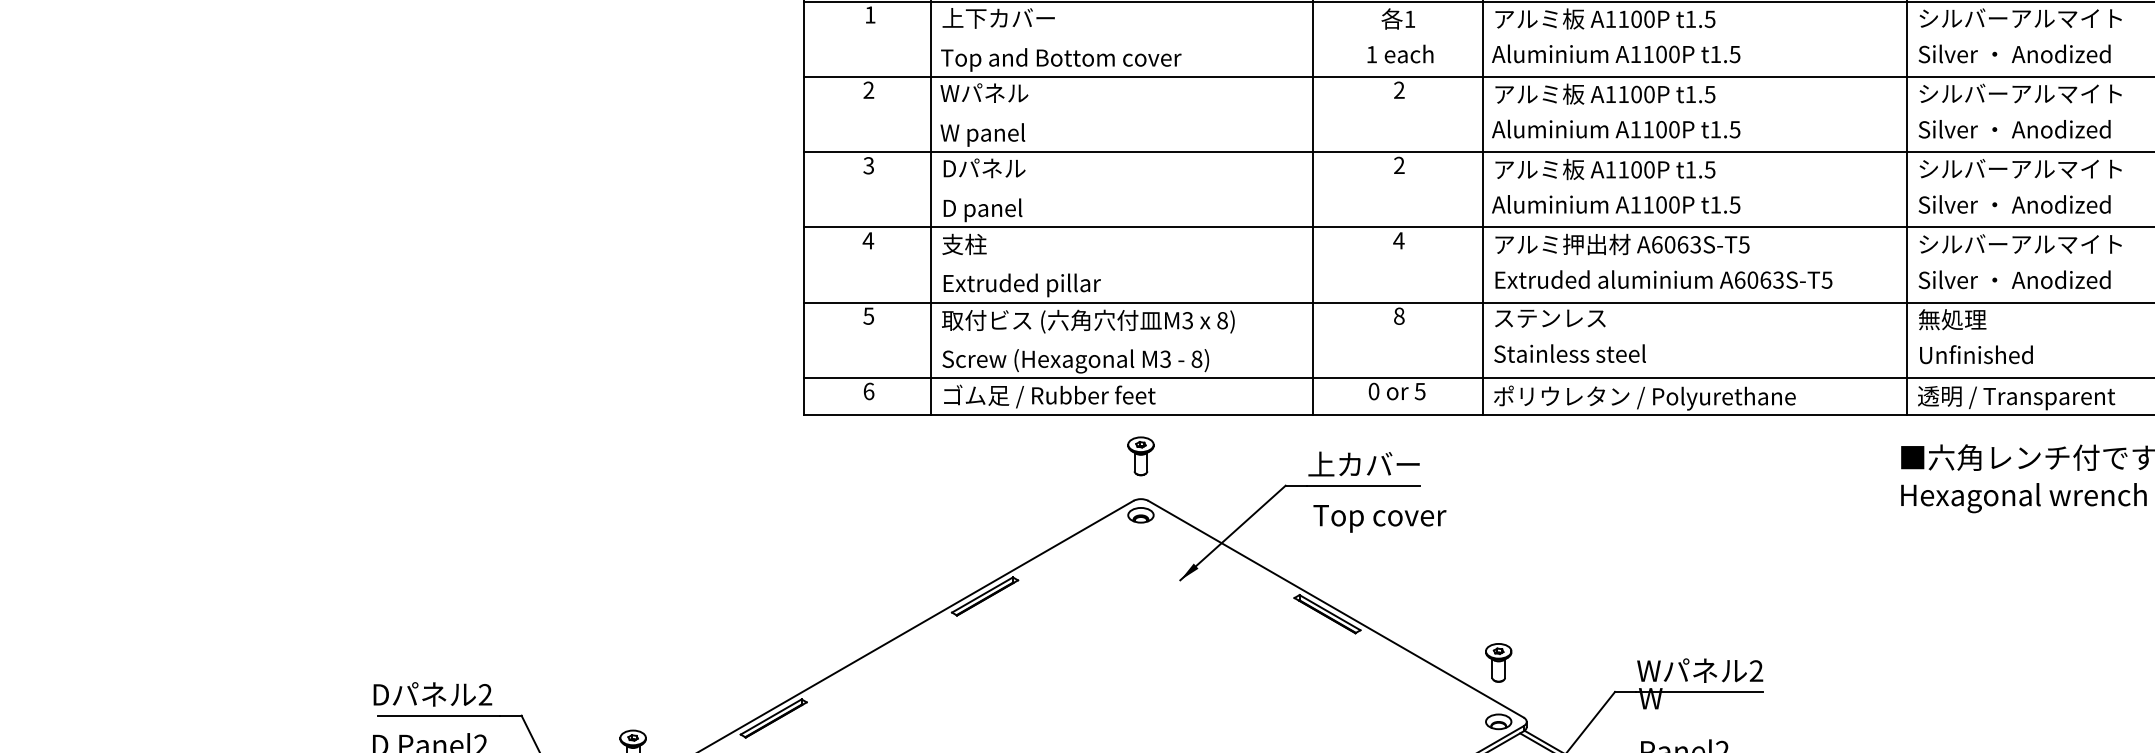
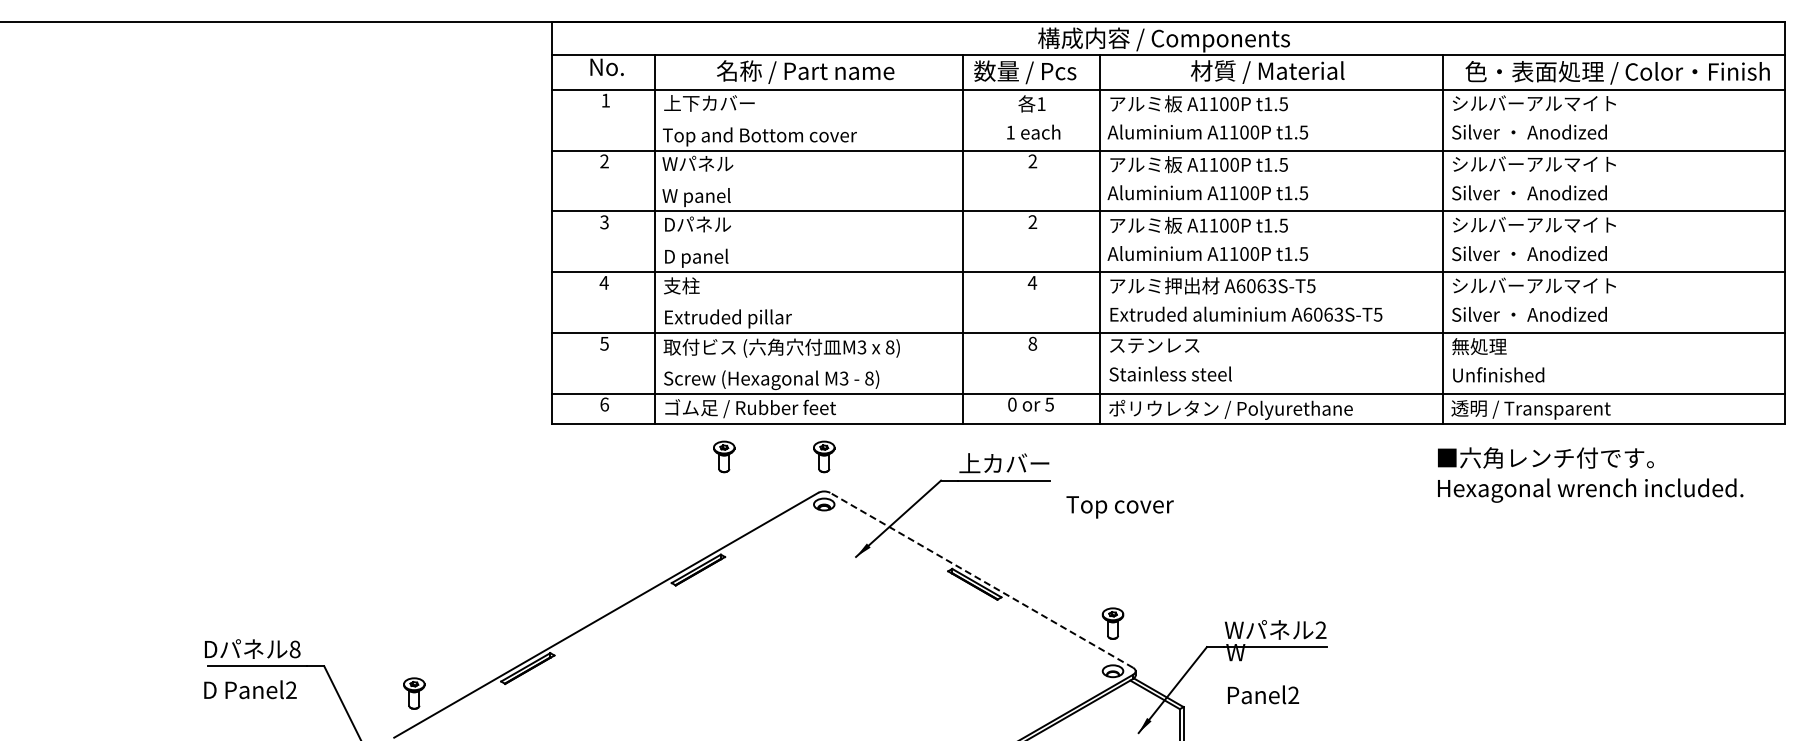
part: (1017, 455) -> (724, 456), added
text: (1379, 518) -> (1119, 507), moved
line: (1335, 609) -> (981, 580), solid -> dashed
text: (484, 694) -> (294, 649), 2 -> 8

